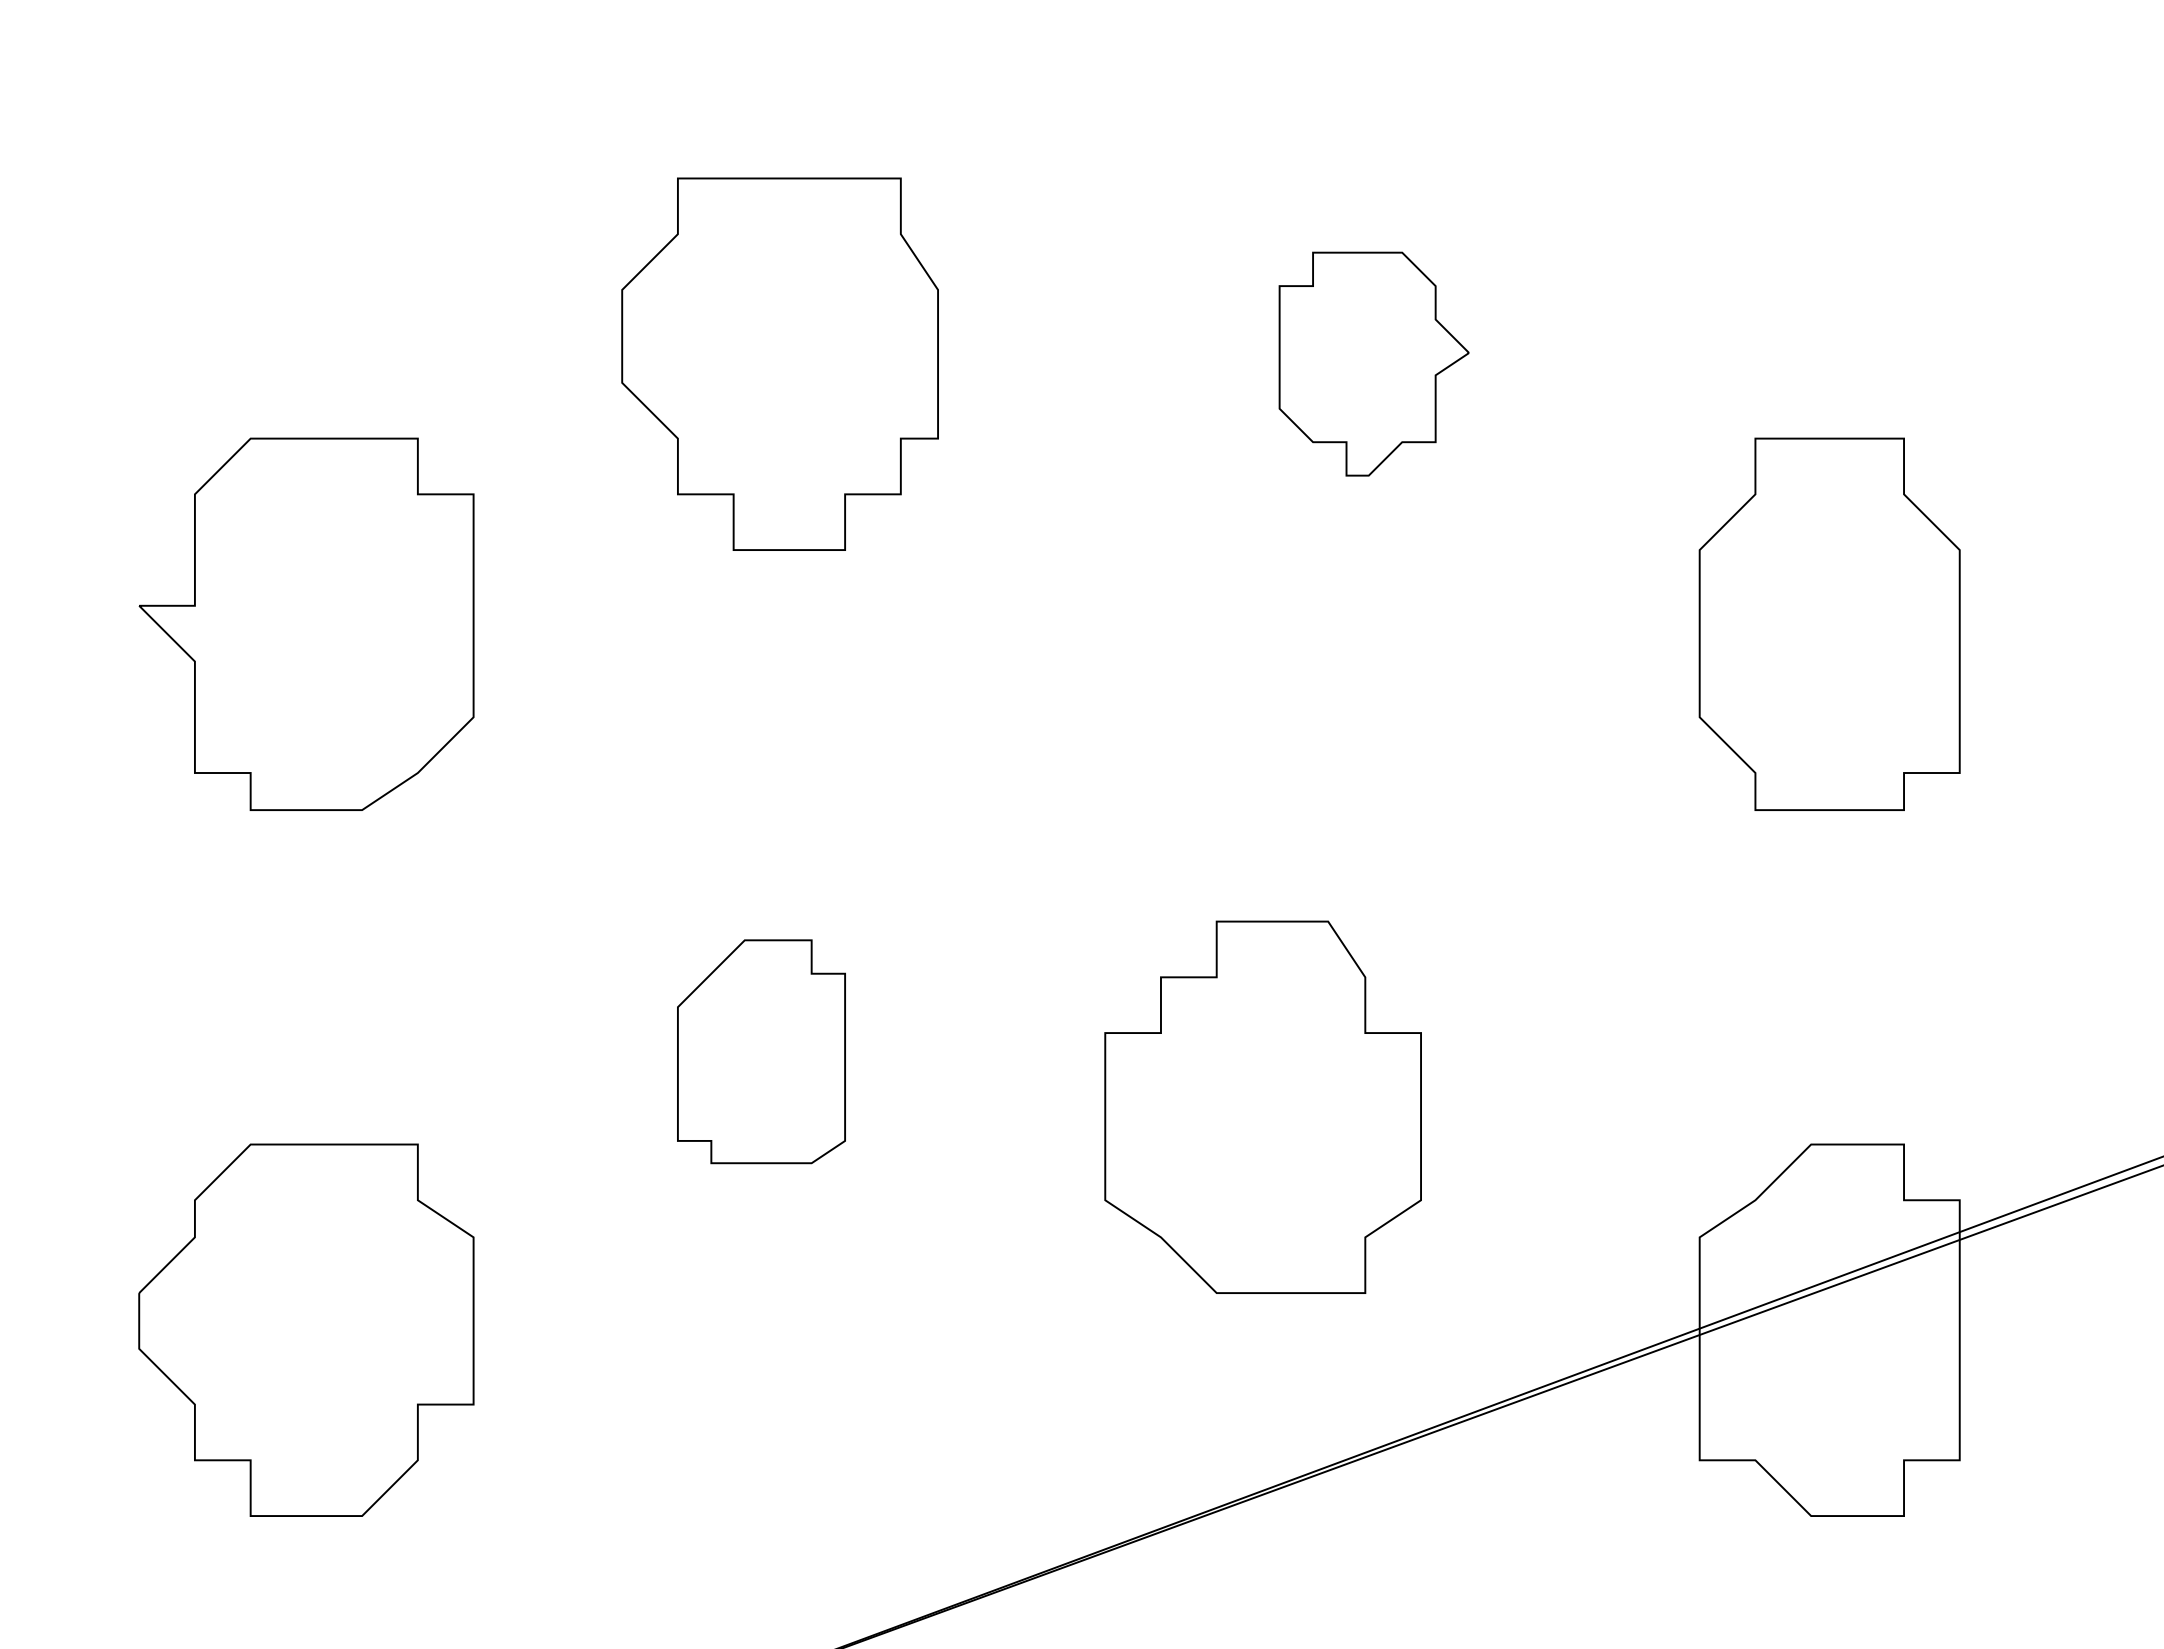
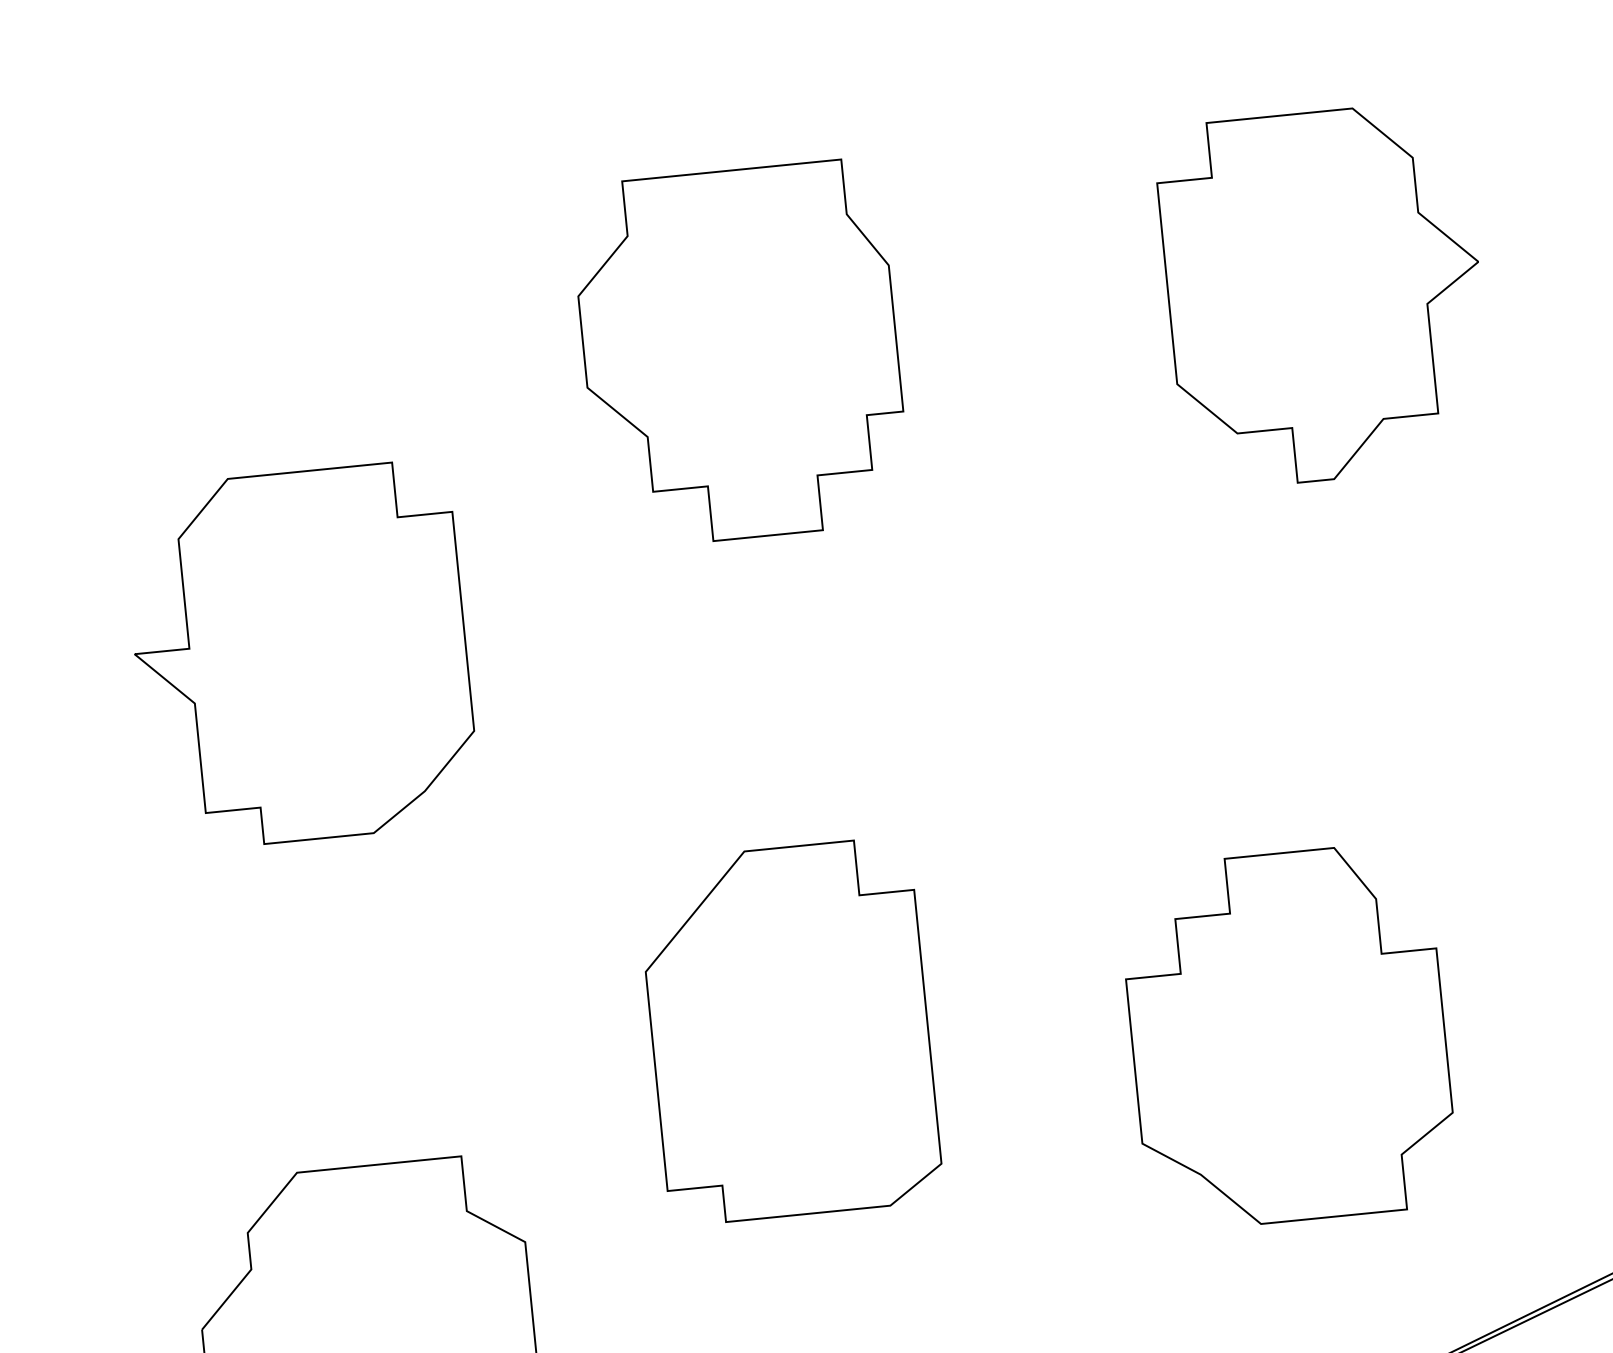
part: (1373, 363) -> (1323, 294), size x1.67
part: (761, 1051) -> (789, 1031), size x1.67

